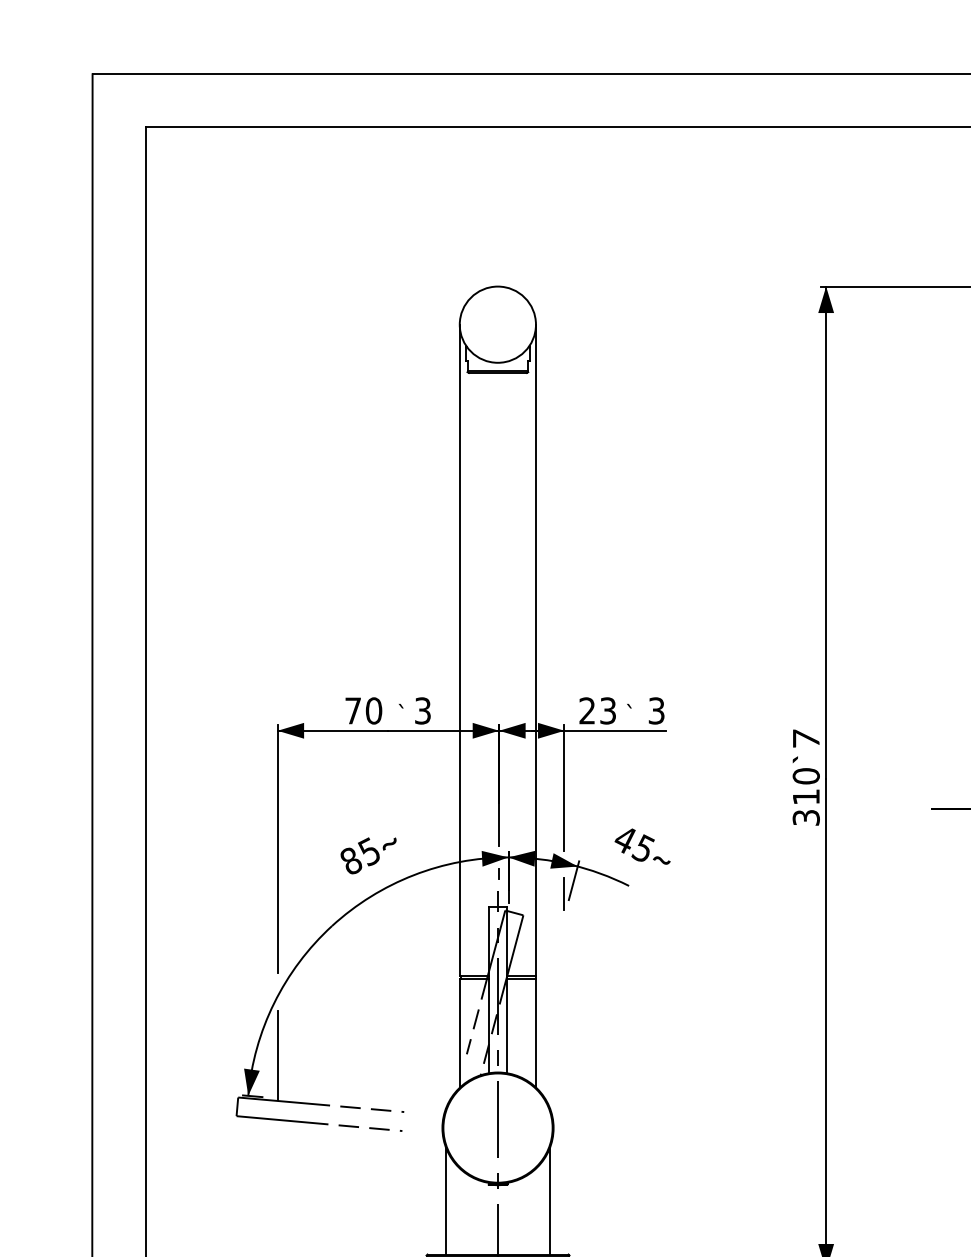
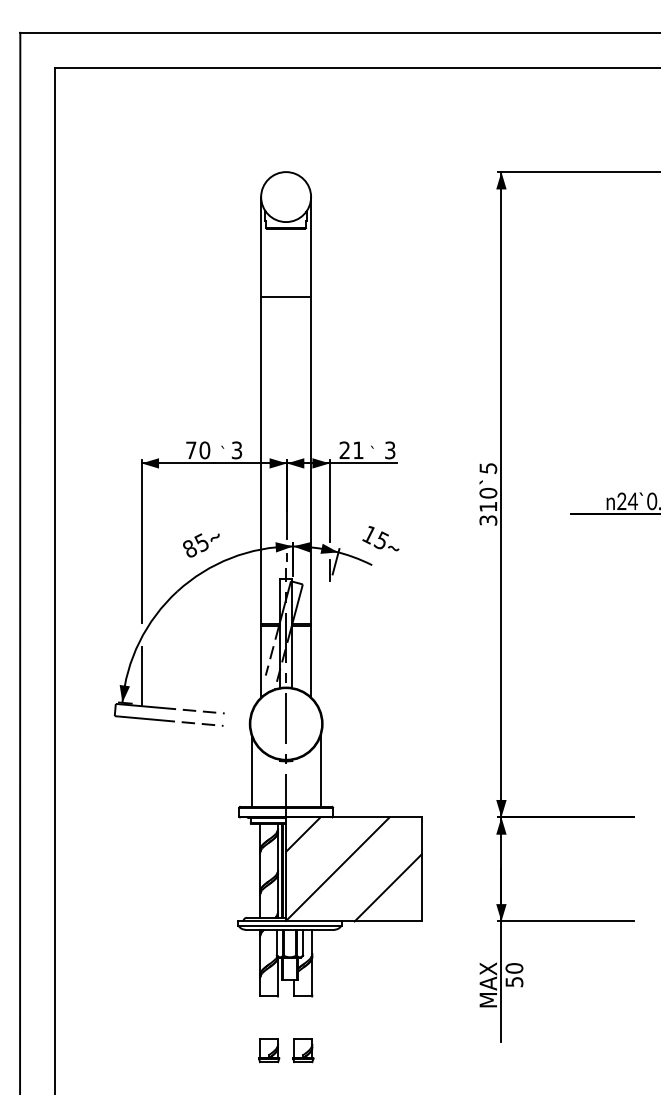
line: (498, 477) -> (286, 297), added
text: (608, 711) -> (358, 450), 23 -> 21
text: (806, 738) -> (488, 468), 7 -> 5
text: (625, 840) -> (369, 535), 45 -> 15

